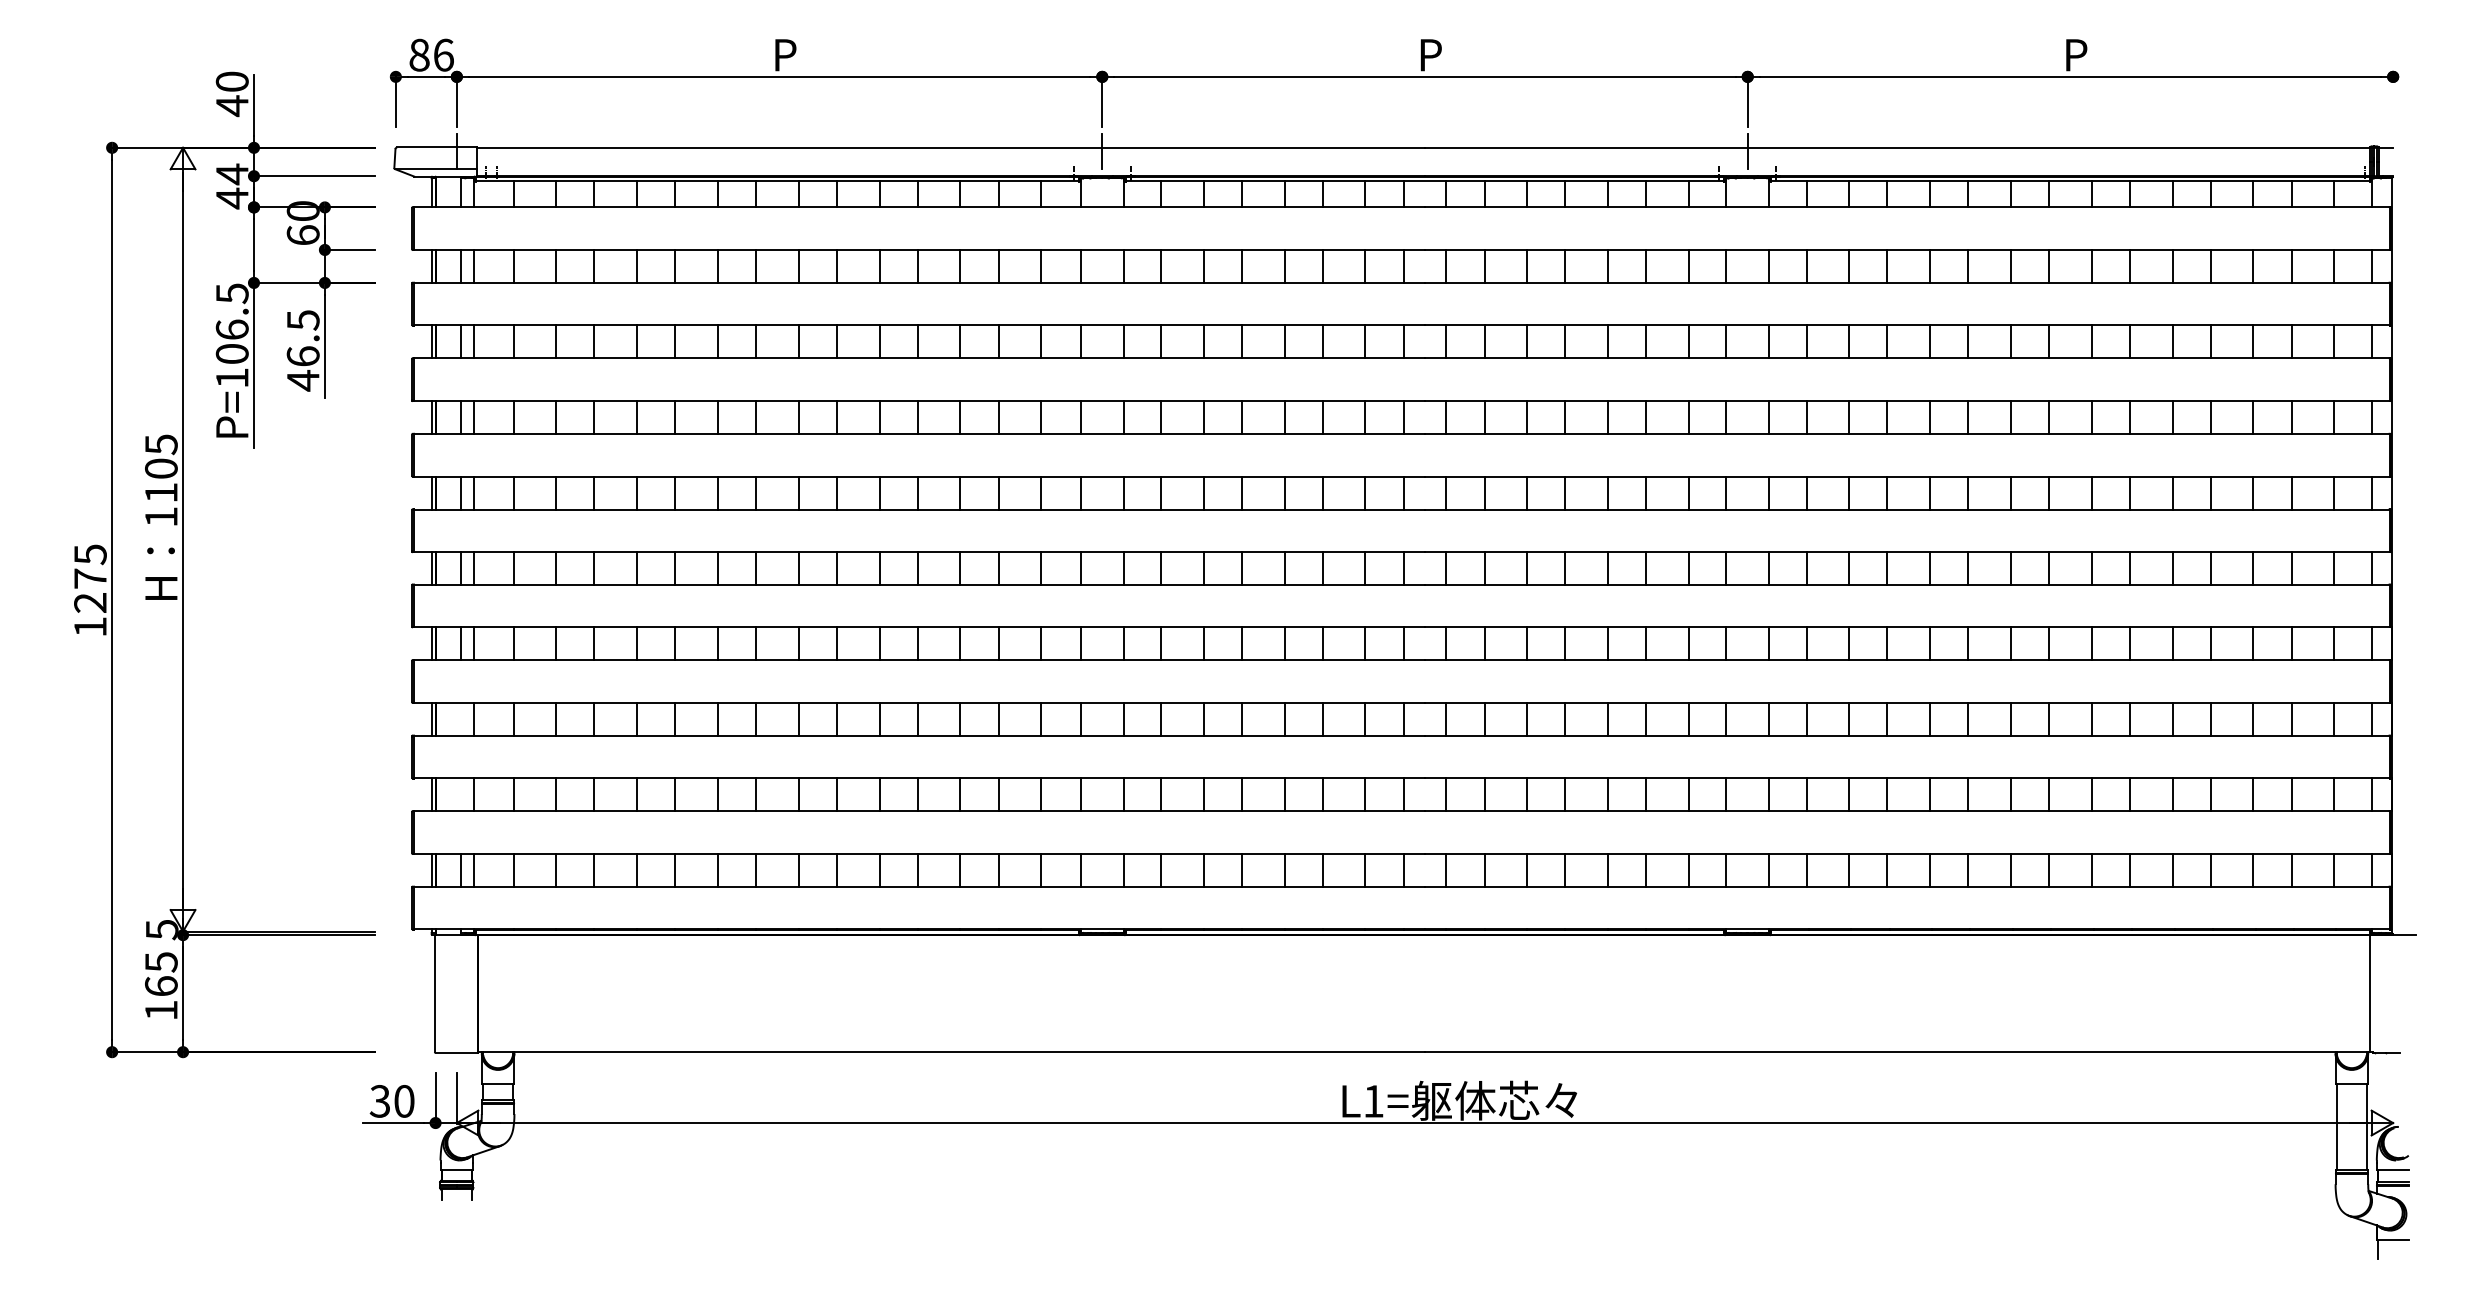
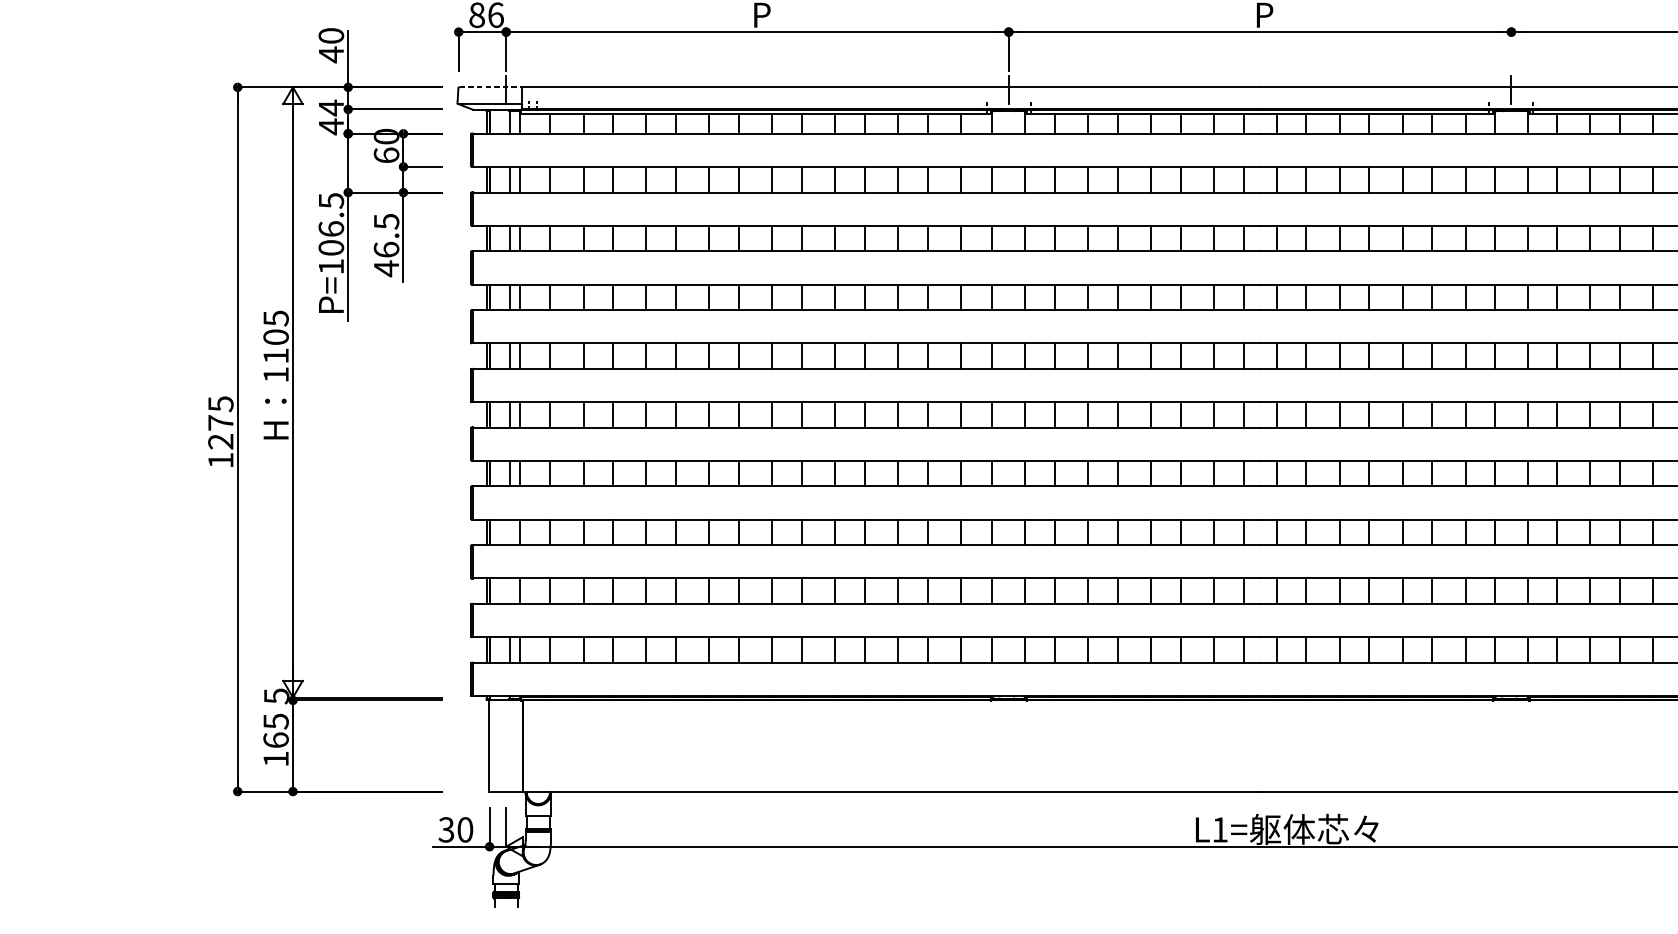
line: (1747, 101) -> (1511, 51), removed
line: (437, 147) -> (491, 87), solid -> dashed

